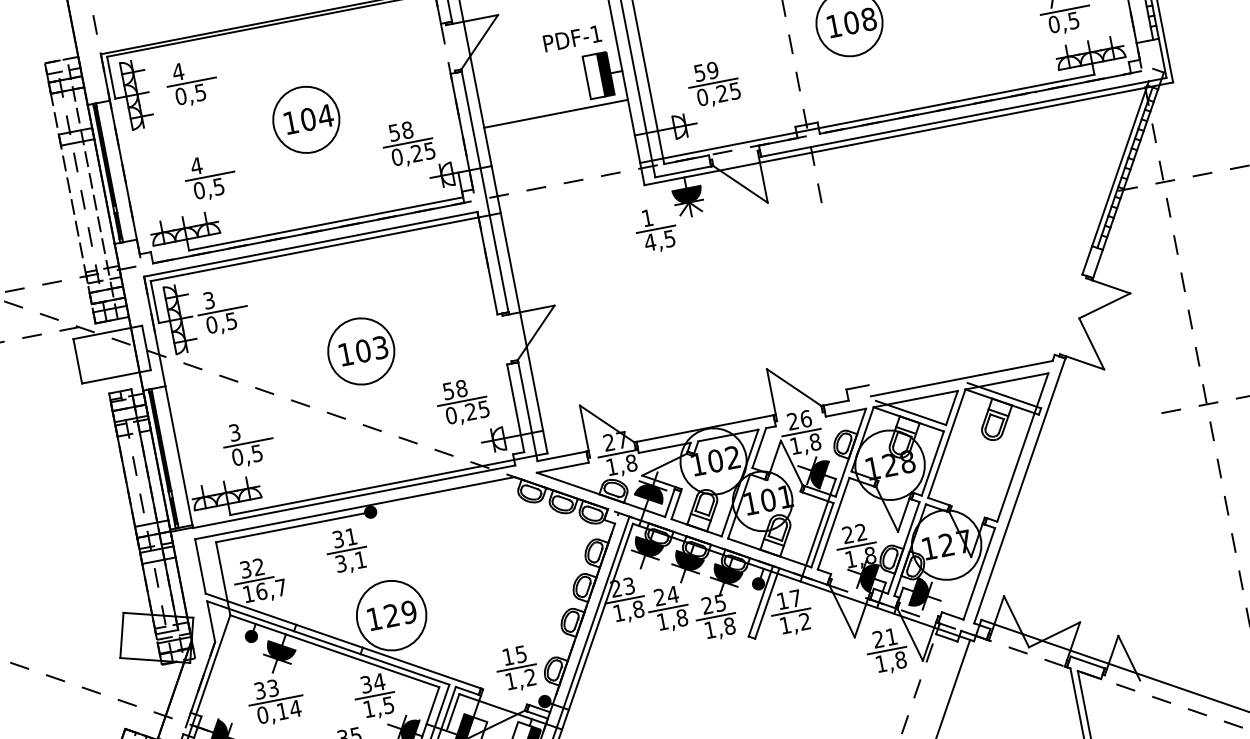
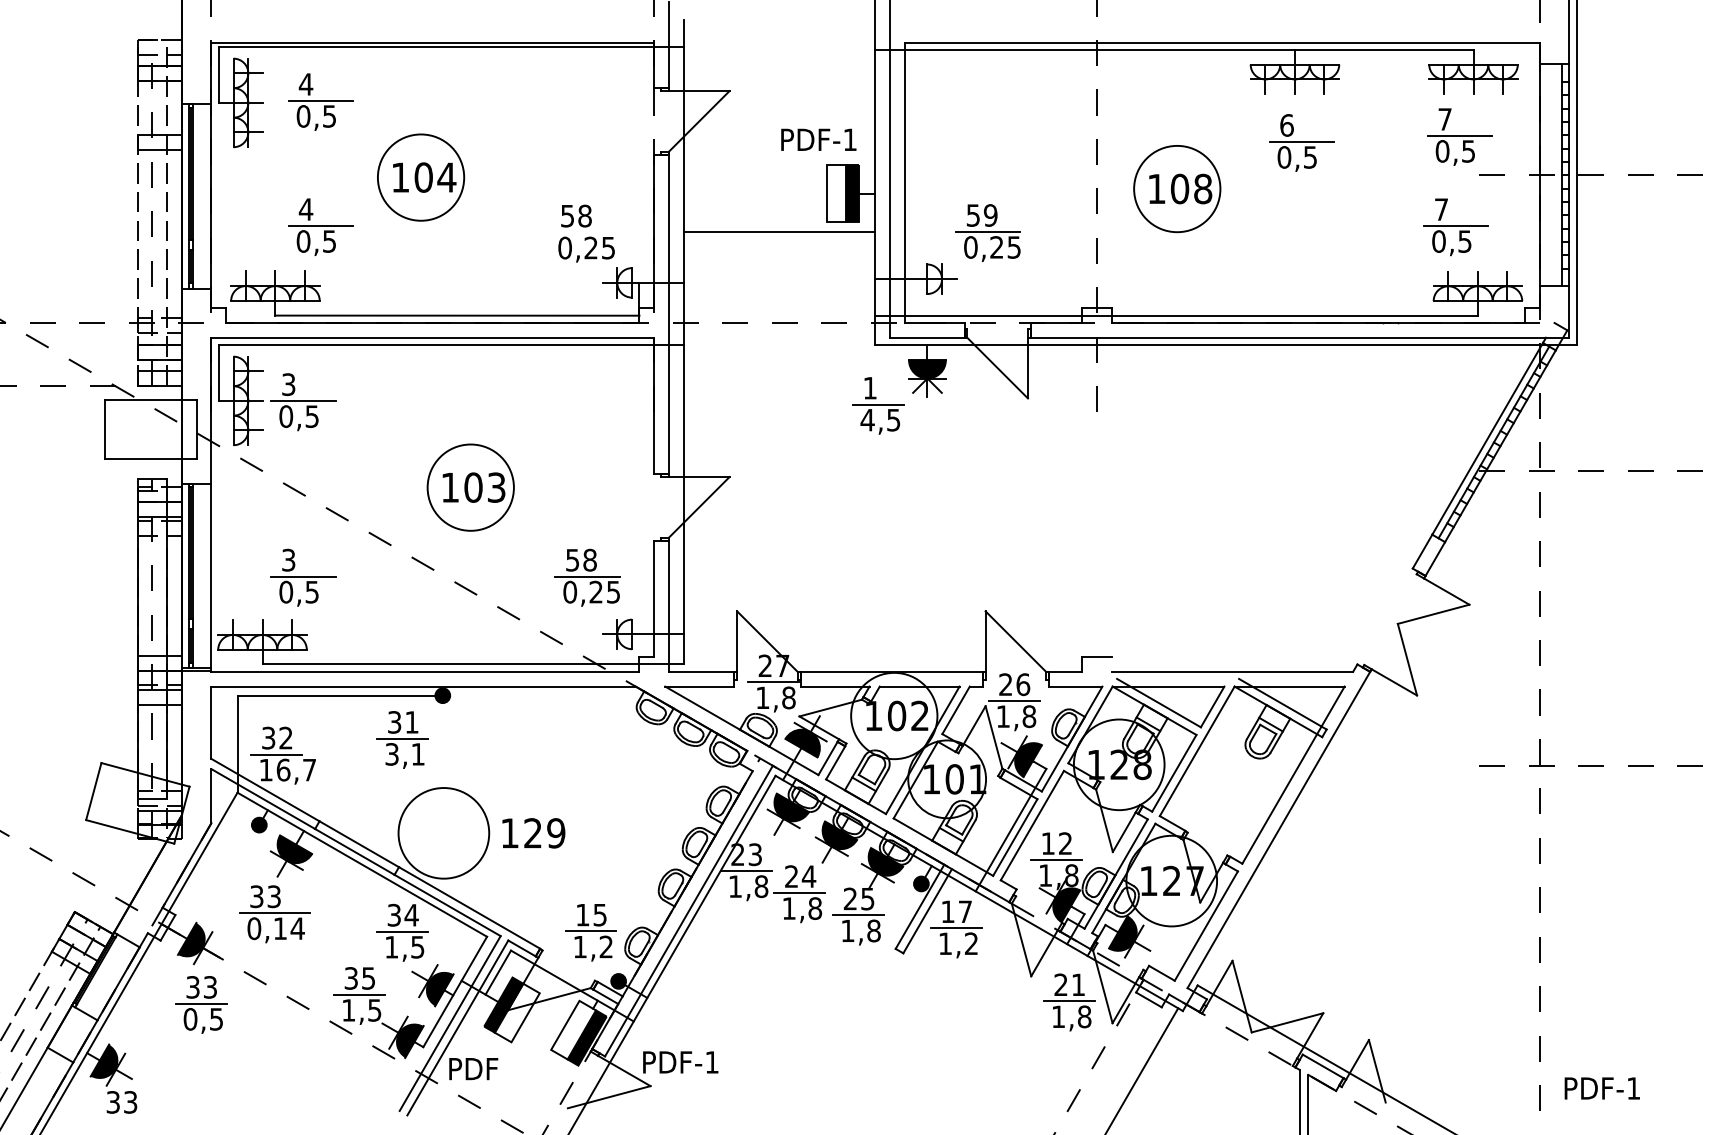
part: (306, 119) -> (421, 177), moved
line: (408, 143) -> (582, 232), removed
text: (847, 534) -> (1047, 843), 22 -> 12
text: (392, 615) -> (533, 833), moved

